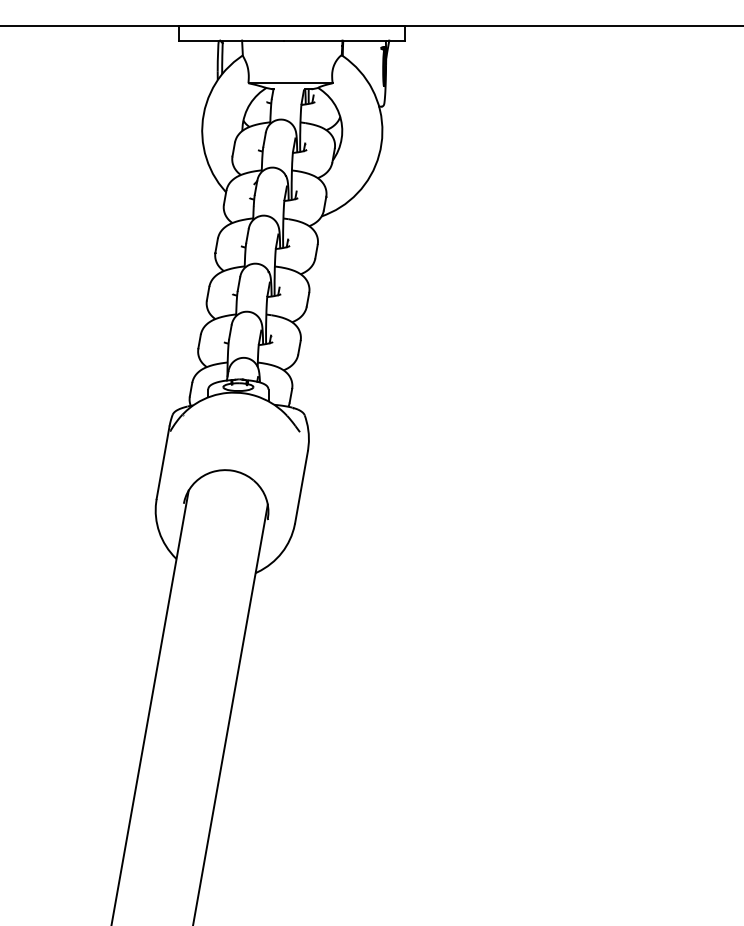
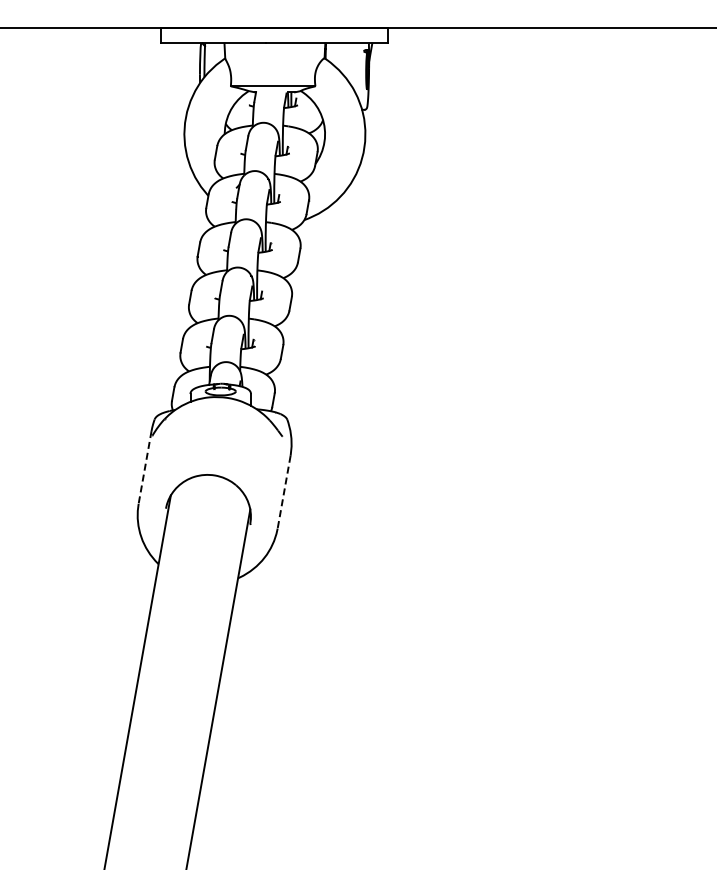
line: (163, 462) -> (145, 467), solid -> dashed
line: (301, 487) -> (284, 492), solid -> dashed

